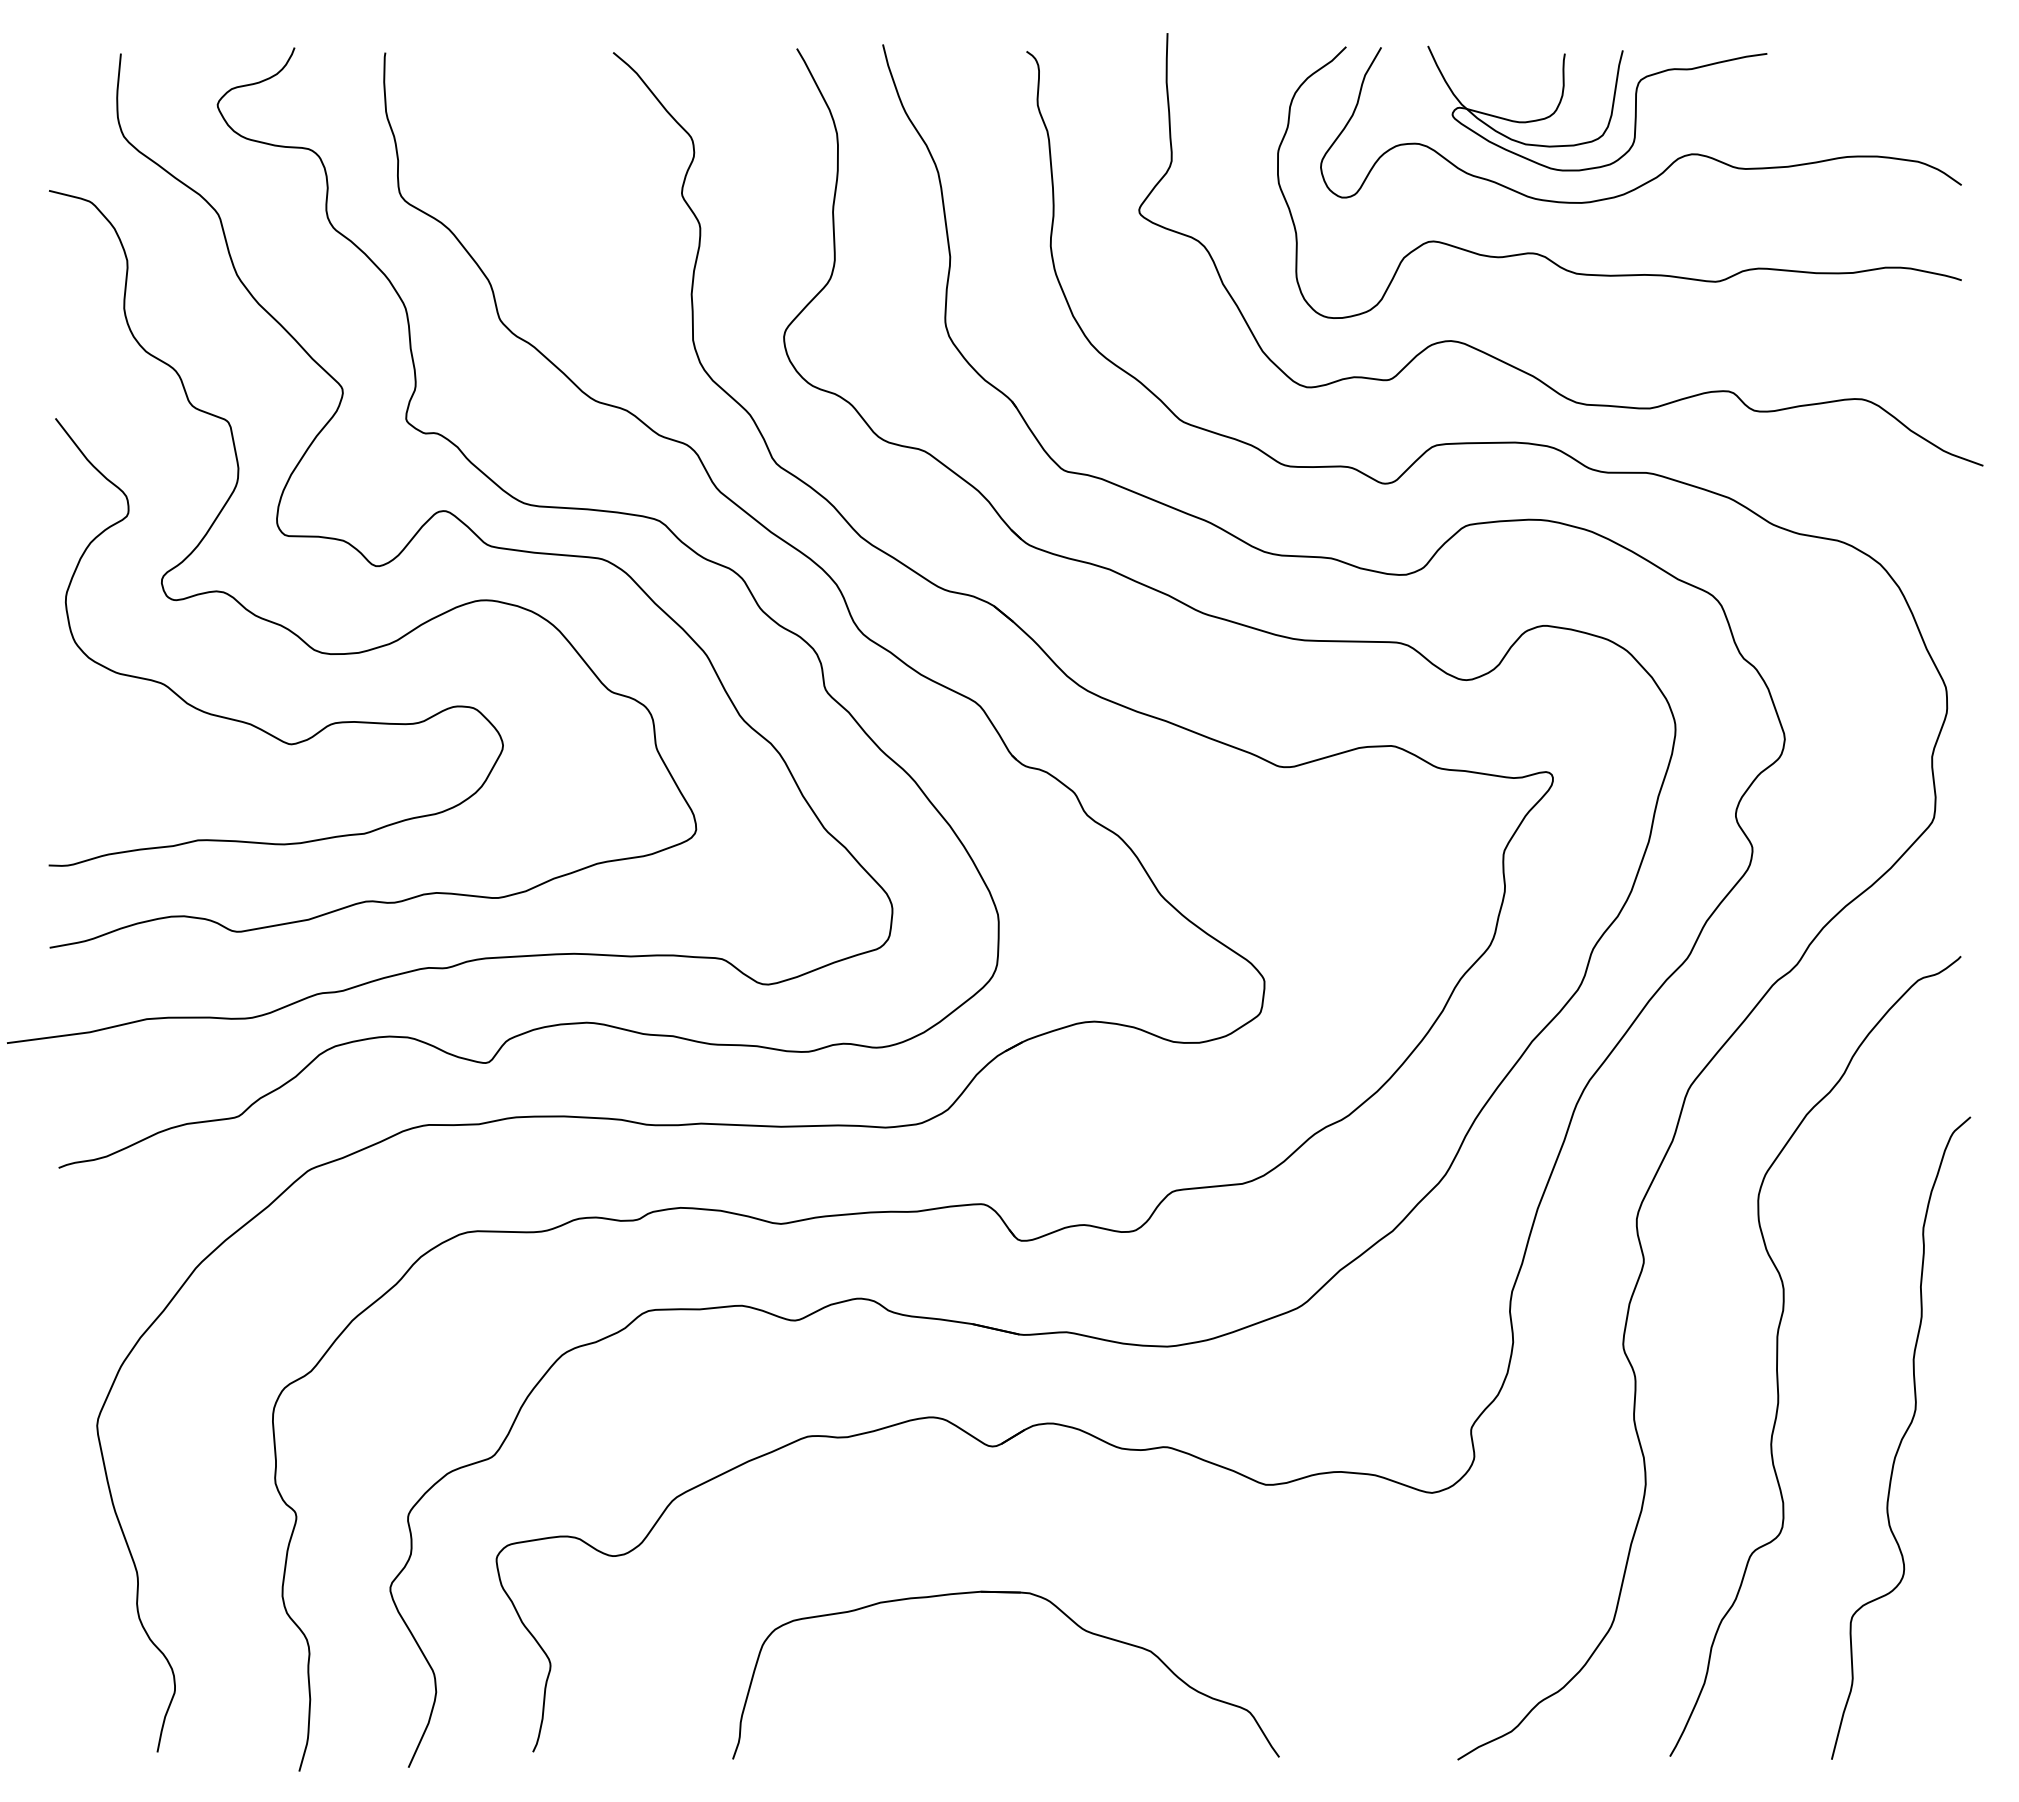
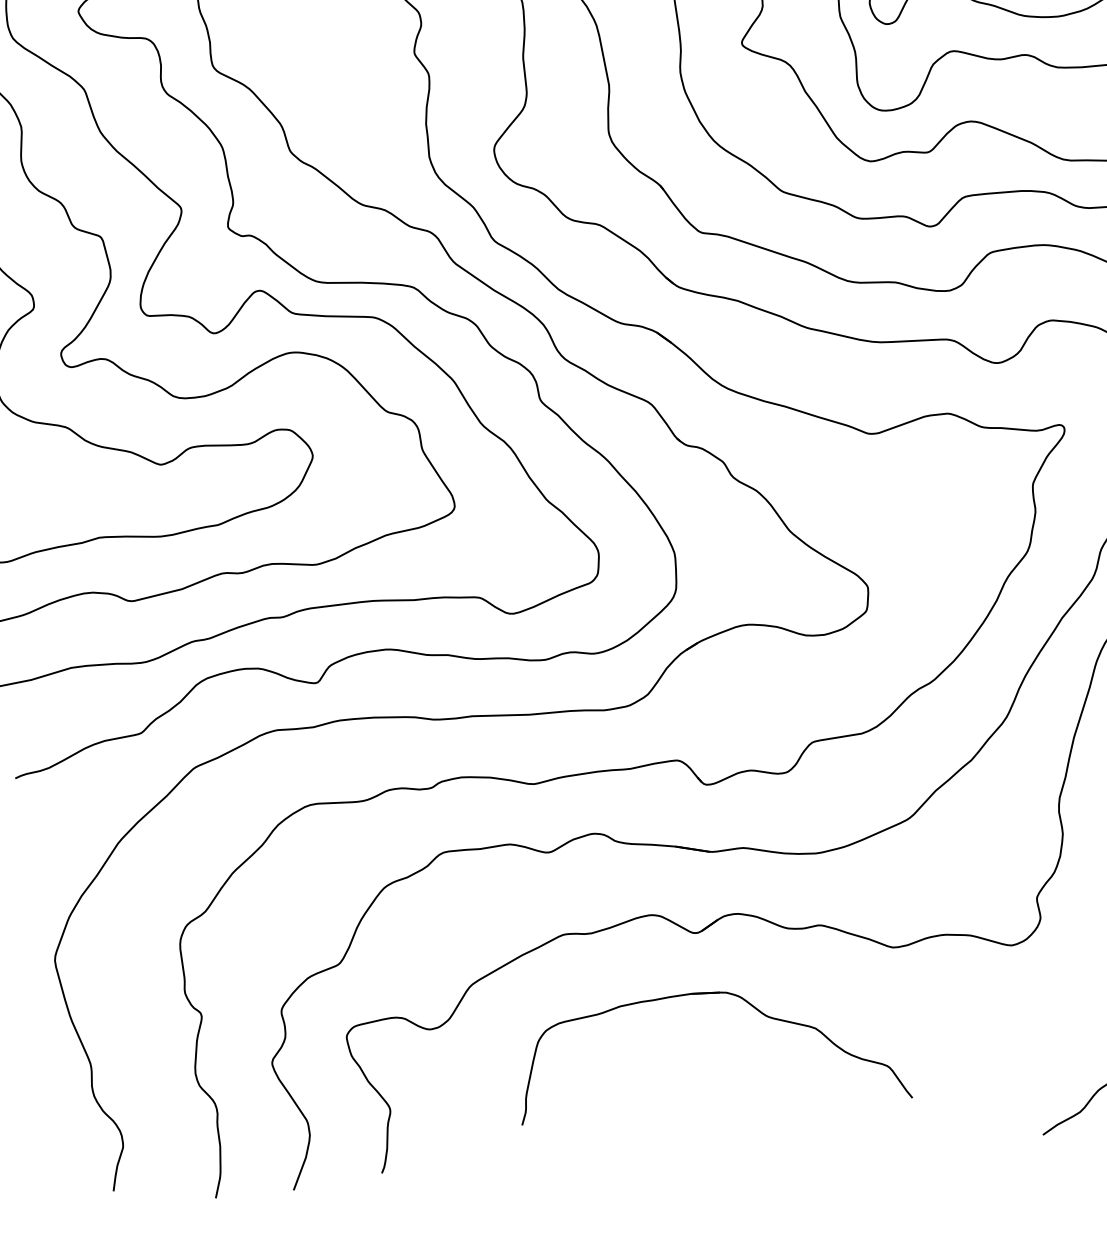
part: (1005, 1593) -> (709, 993), moved

